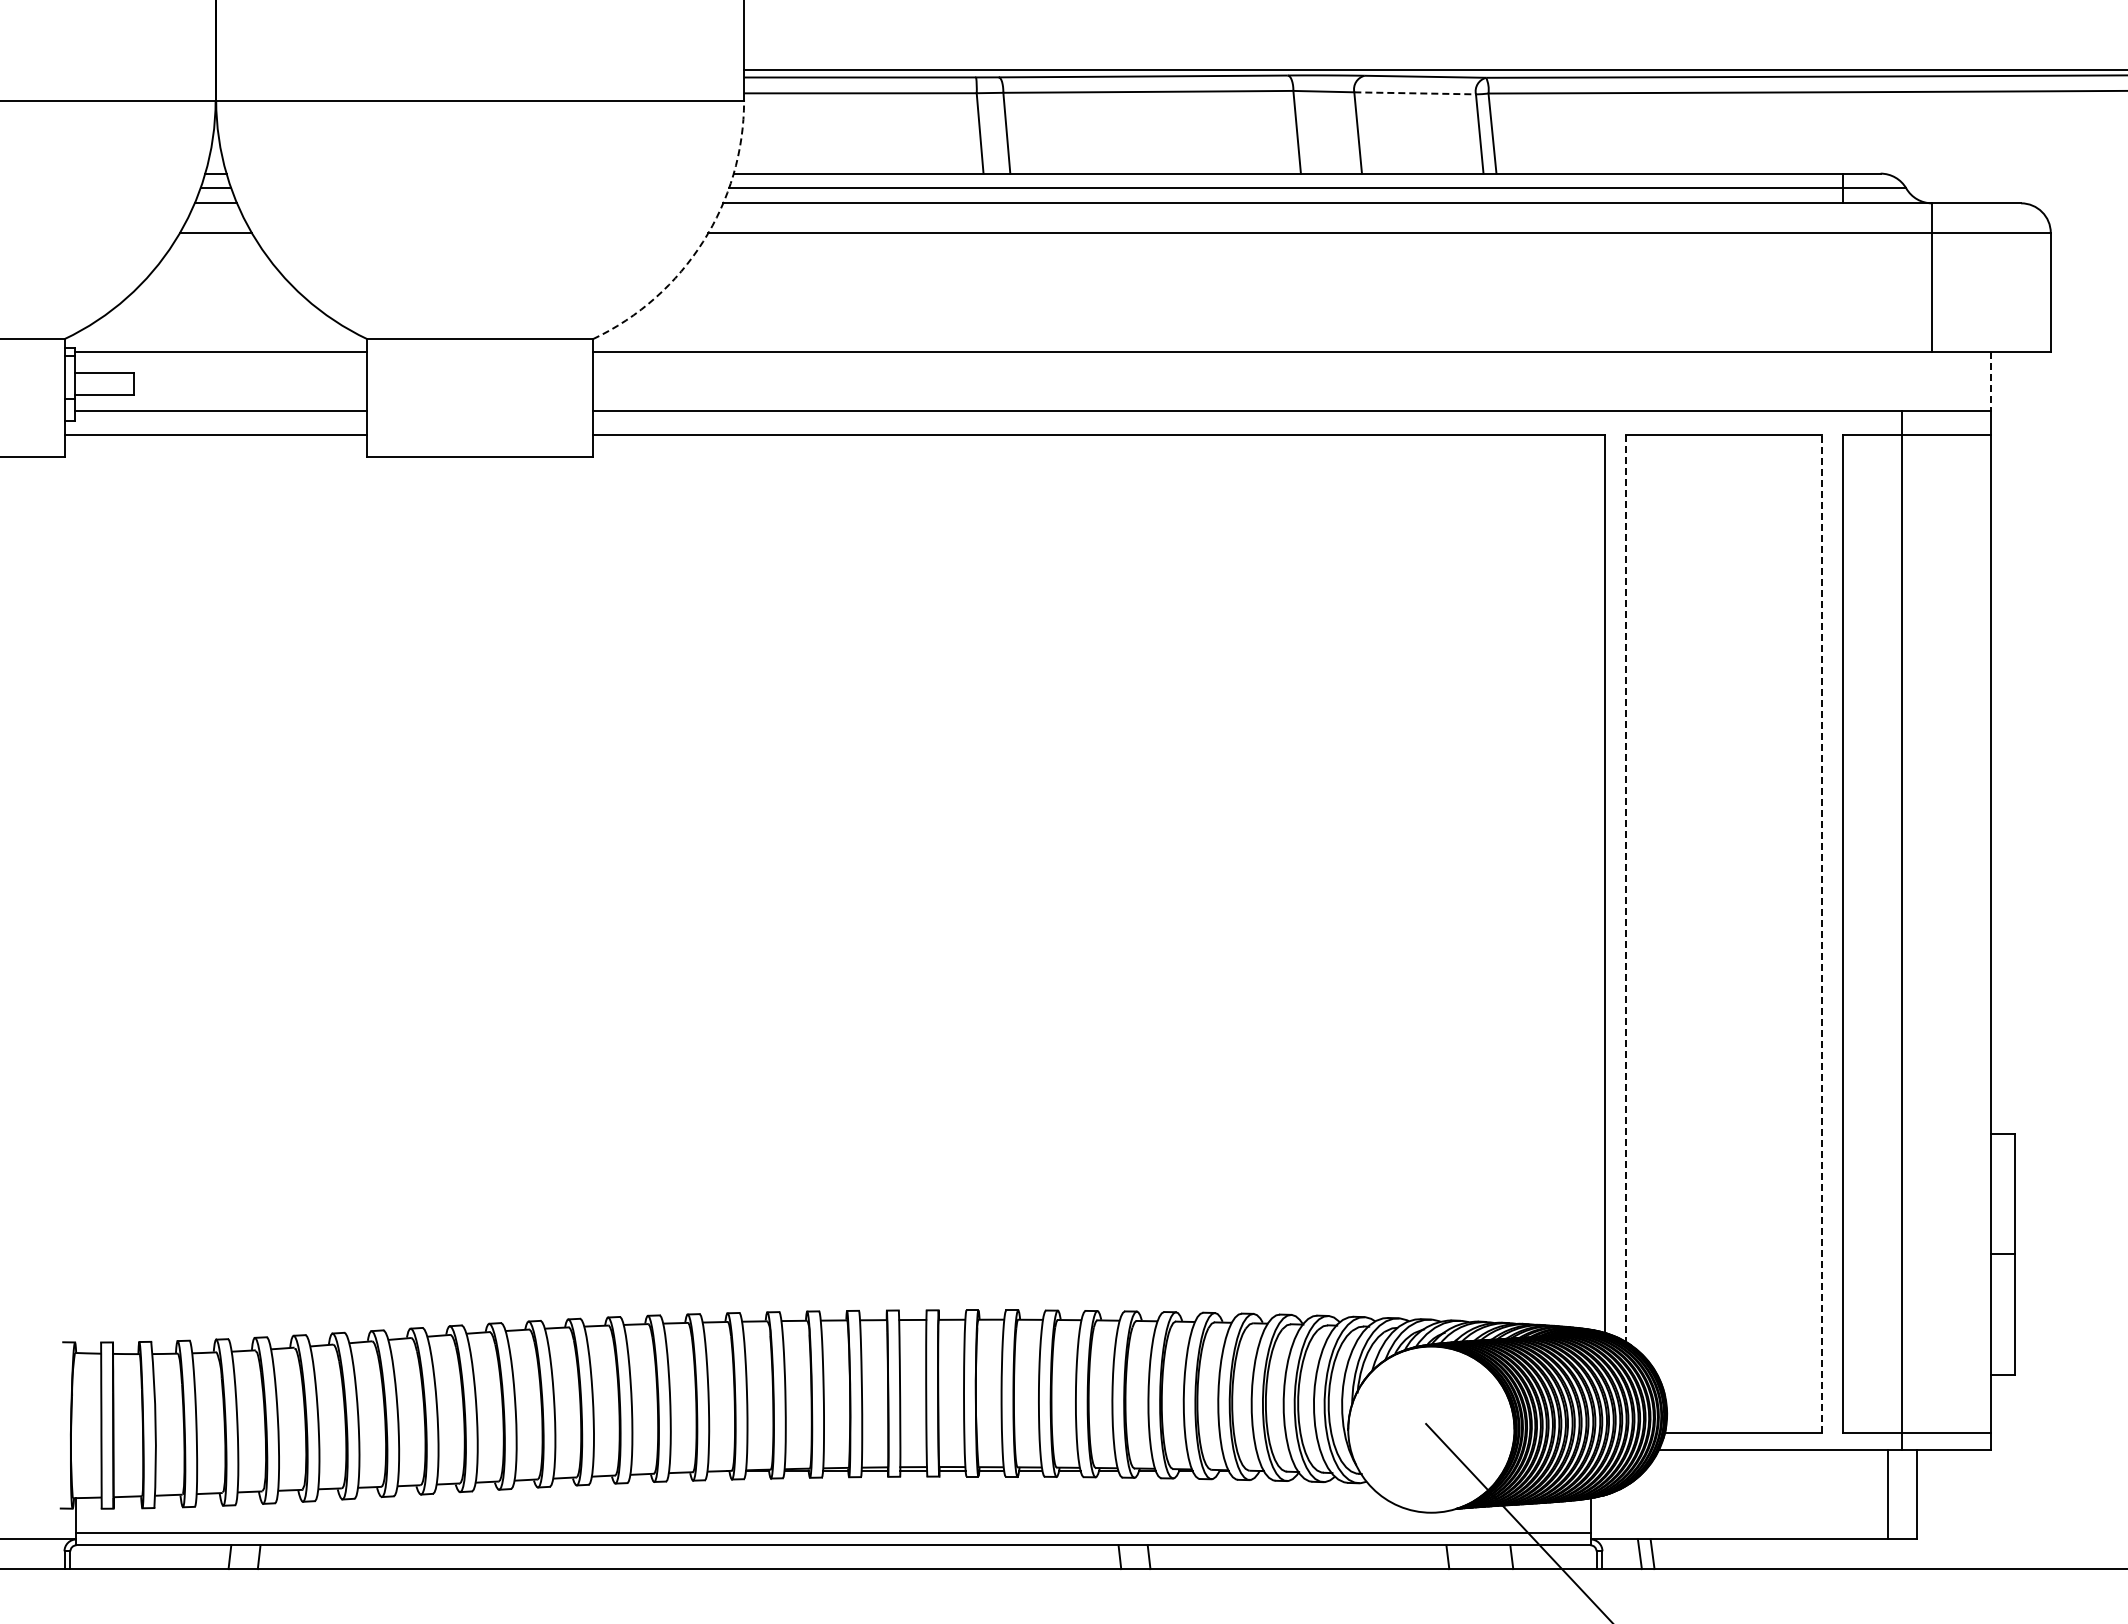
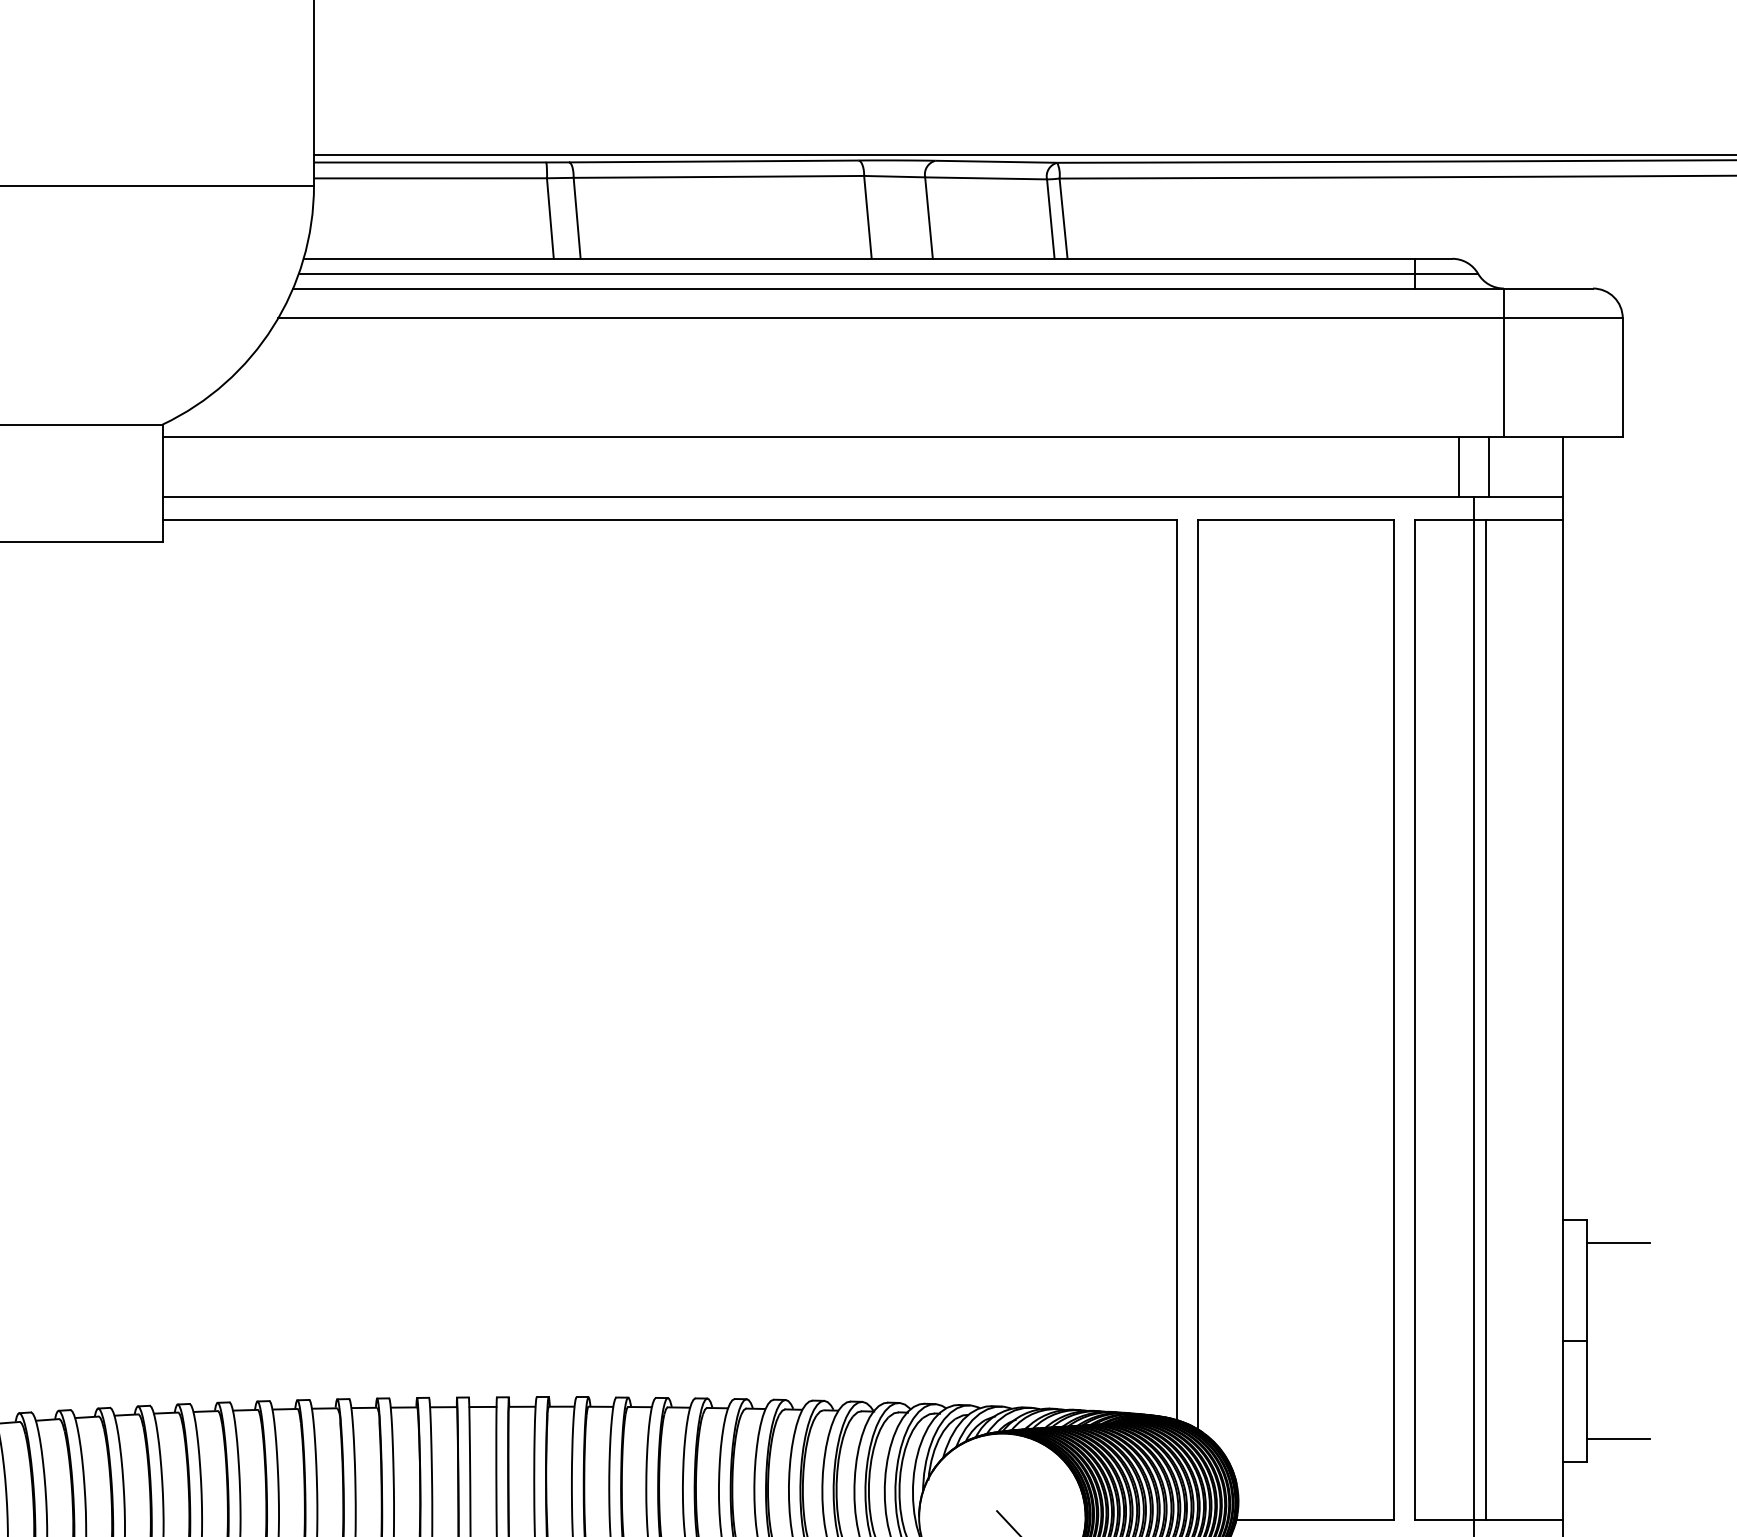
line: (1415, 93) -> (986, 178), dashed -> solid
arc: (703, 241) -> (273, 326), dashed -> solid
line: (1887, 381) -> (1459, 466), added
line: (1917, 381) -> (1489, 466), added
line: (1991, 381) -> (1563, 466), dashed -> solid
line: (1626, 888) -> (1197, 974), dashed -> solid
line: (1822, 933) -> (1394, 1019), dashed -> solid
line: (1914, 933) -> (1486, 1019), added
line: (2046, 1156) -> (1618, 1243), added
line: (2046, 1352) -> (1618, 1439), added

